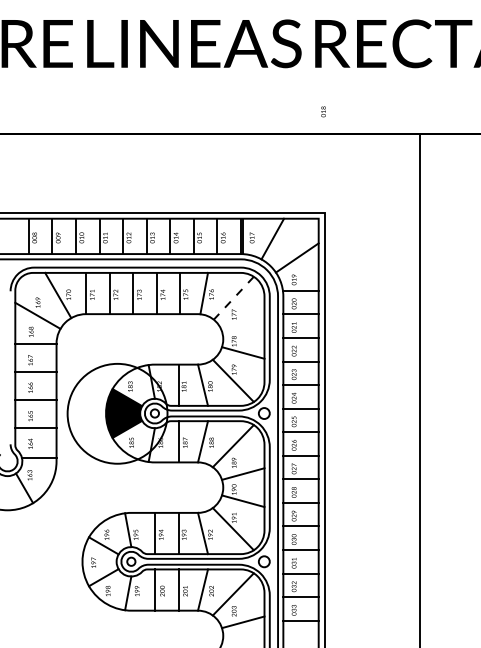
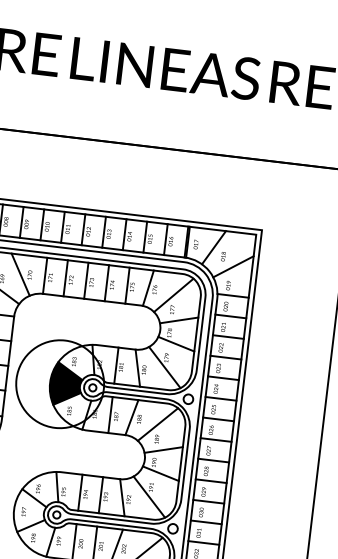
text: (323, 111) -> (223, 256), moved
line: (233, 298) -> (173, 295), dashed -> solid
line: (243, 325) -> (179, 320), added

